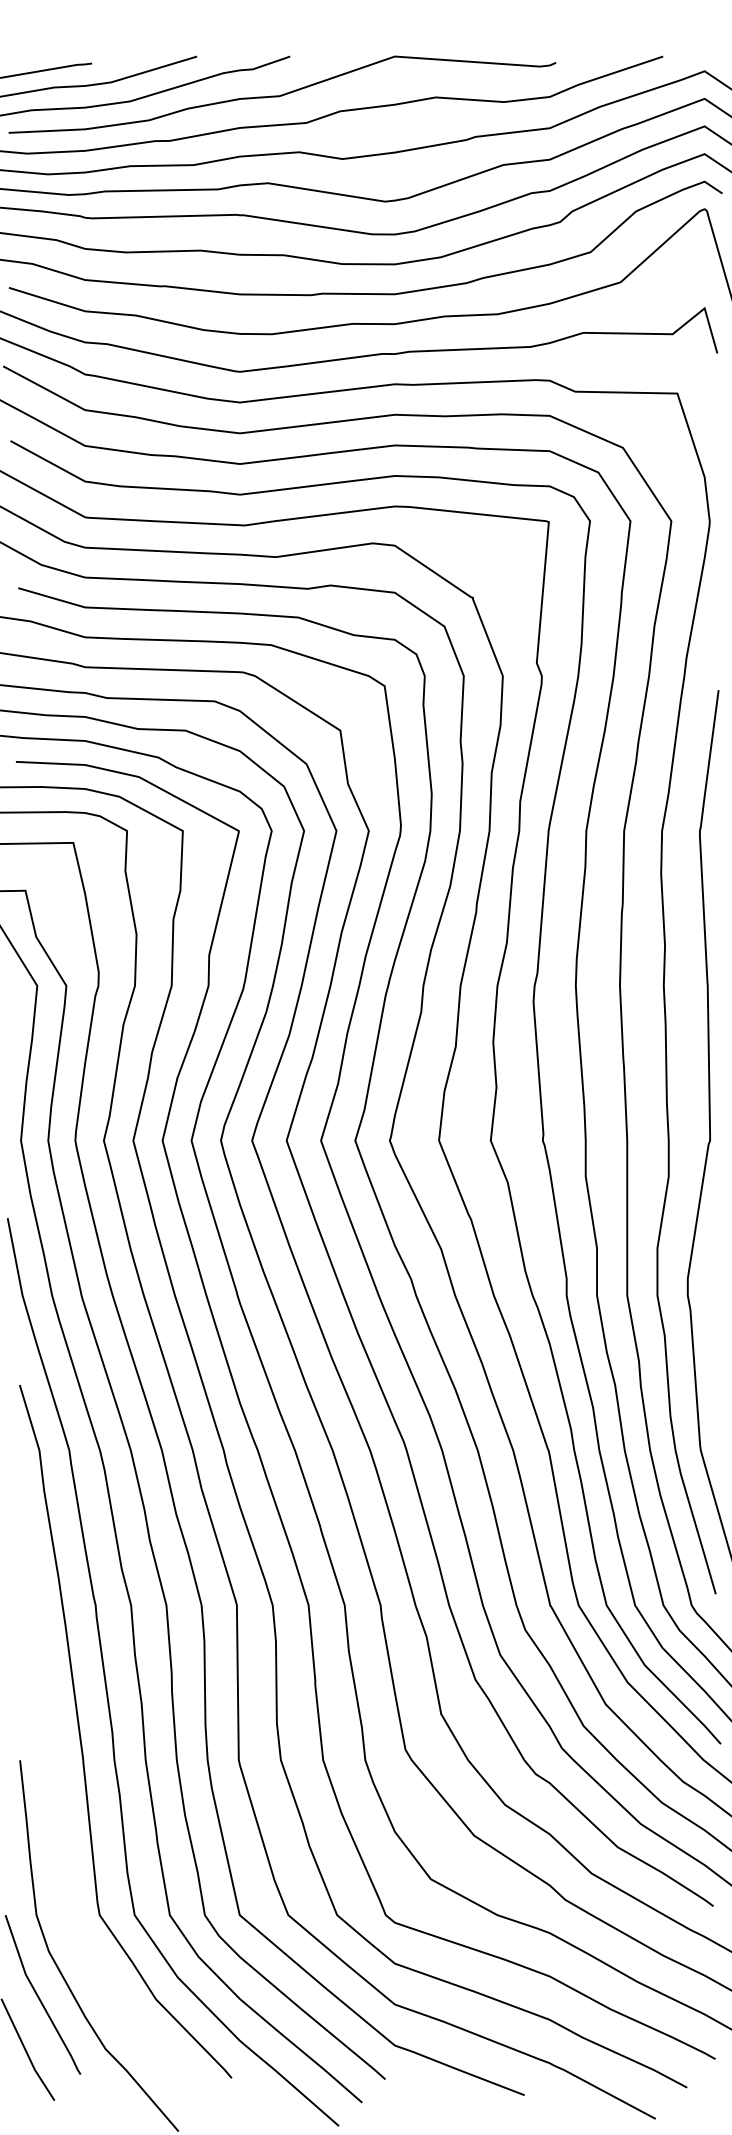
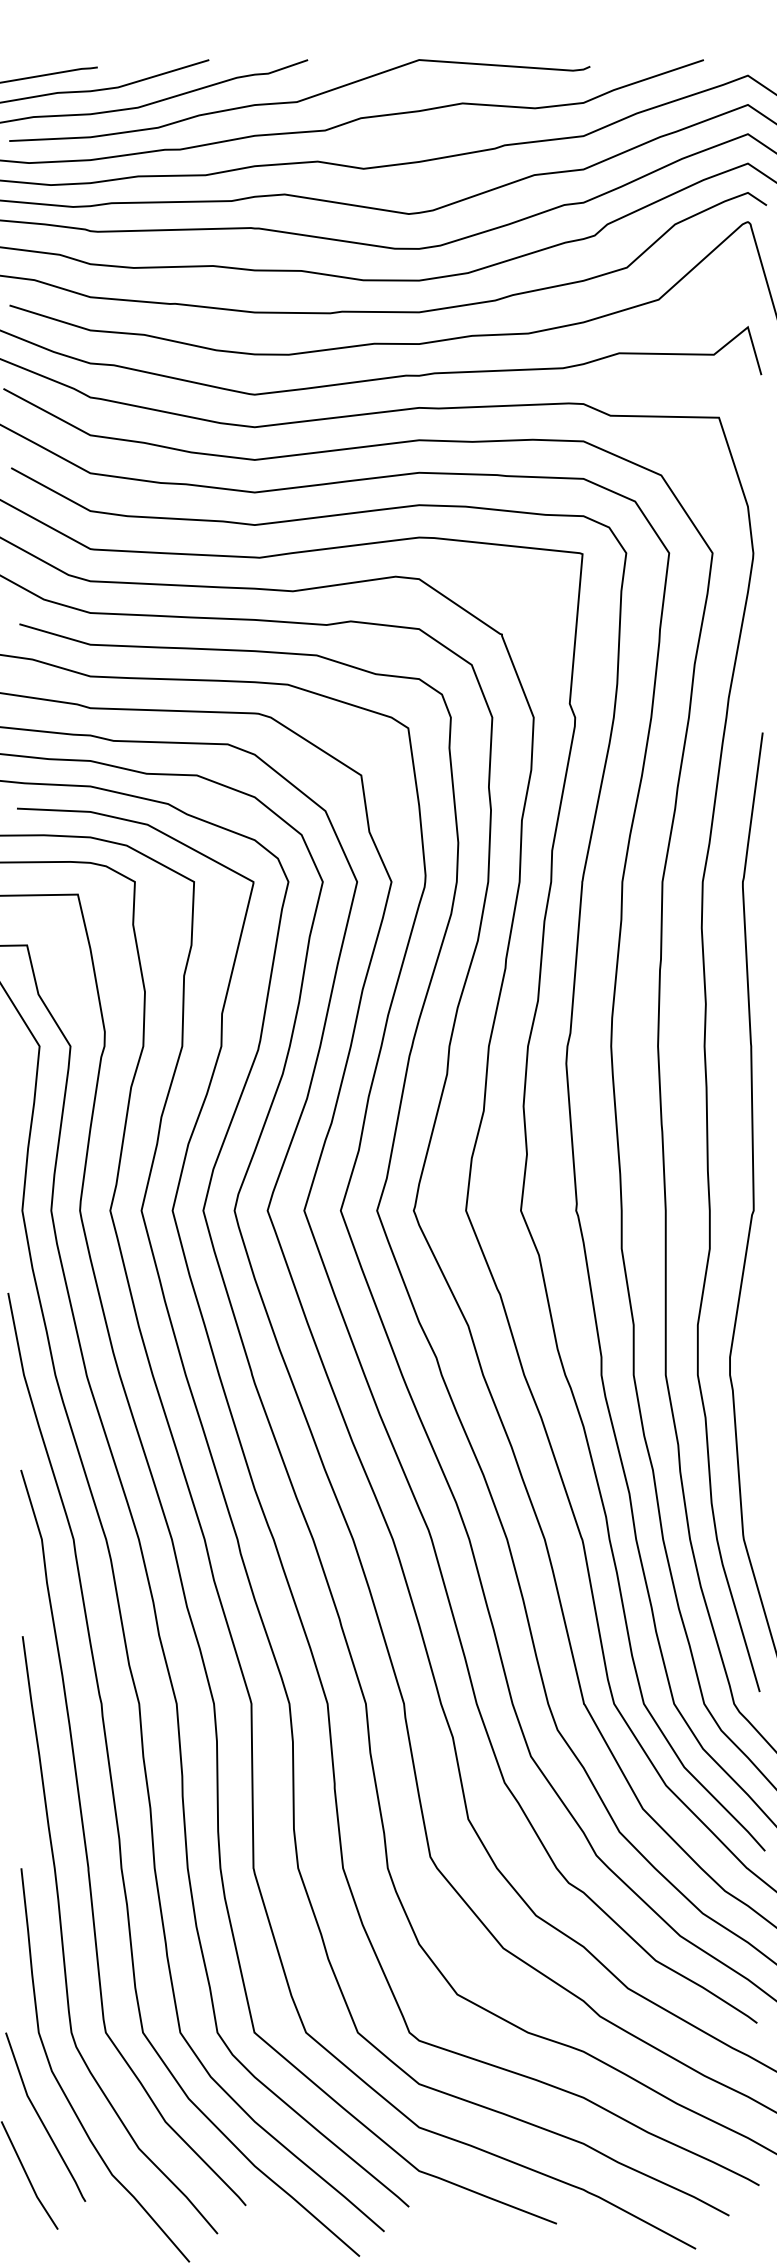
curve: (59, 1828) -> (63, 1940), added

